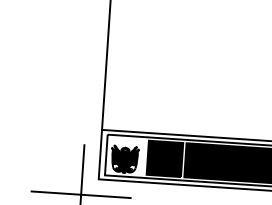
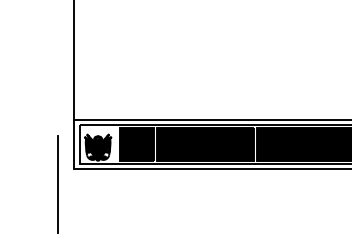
line: (80, 194) -> (57, 184), removed

